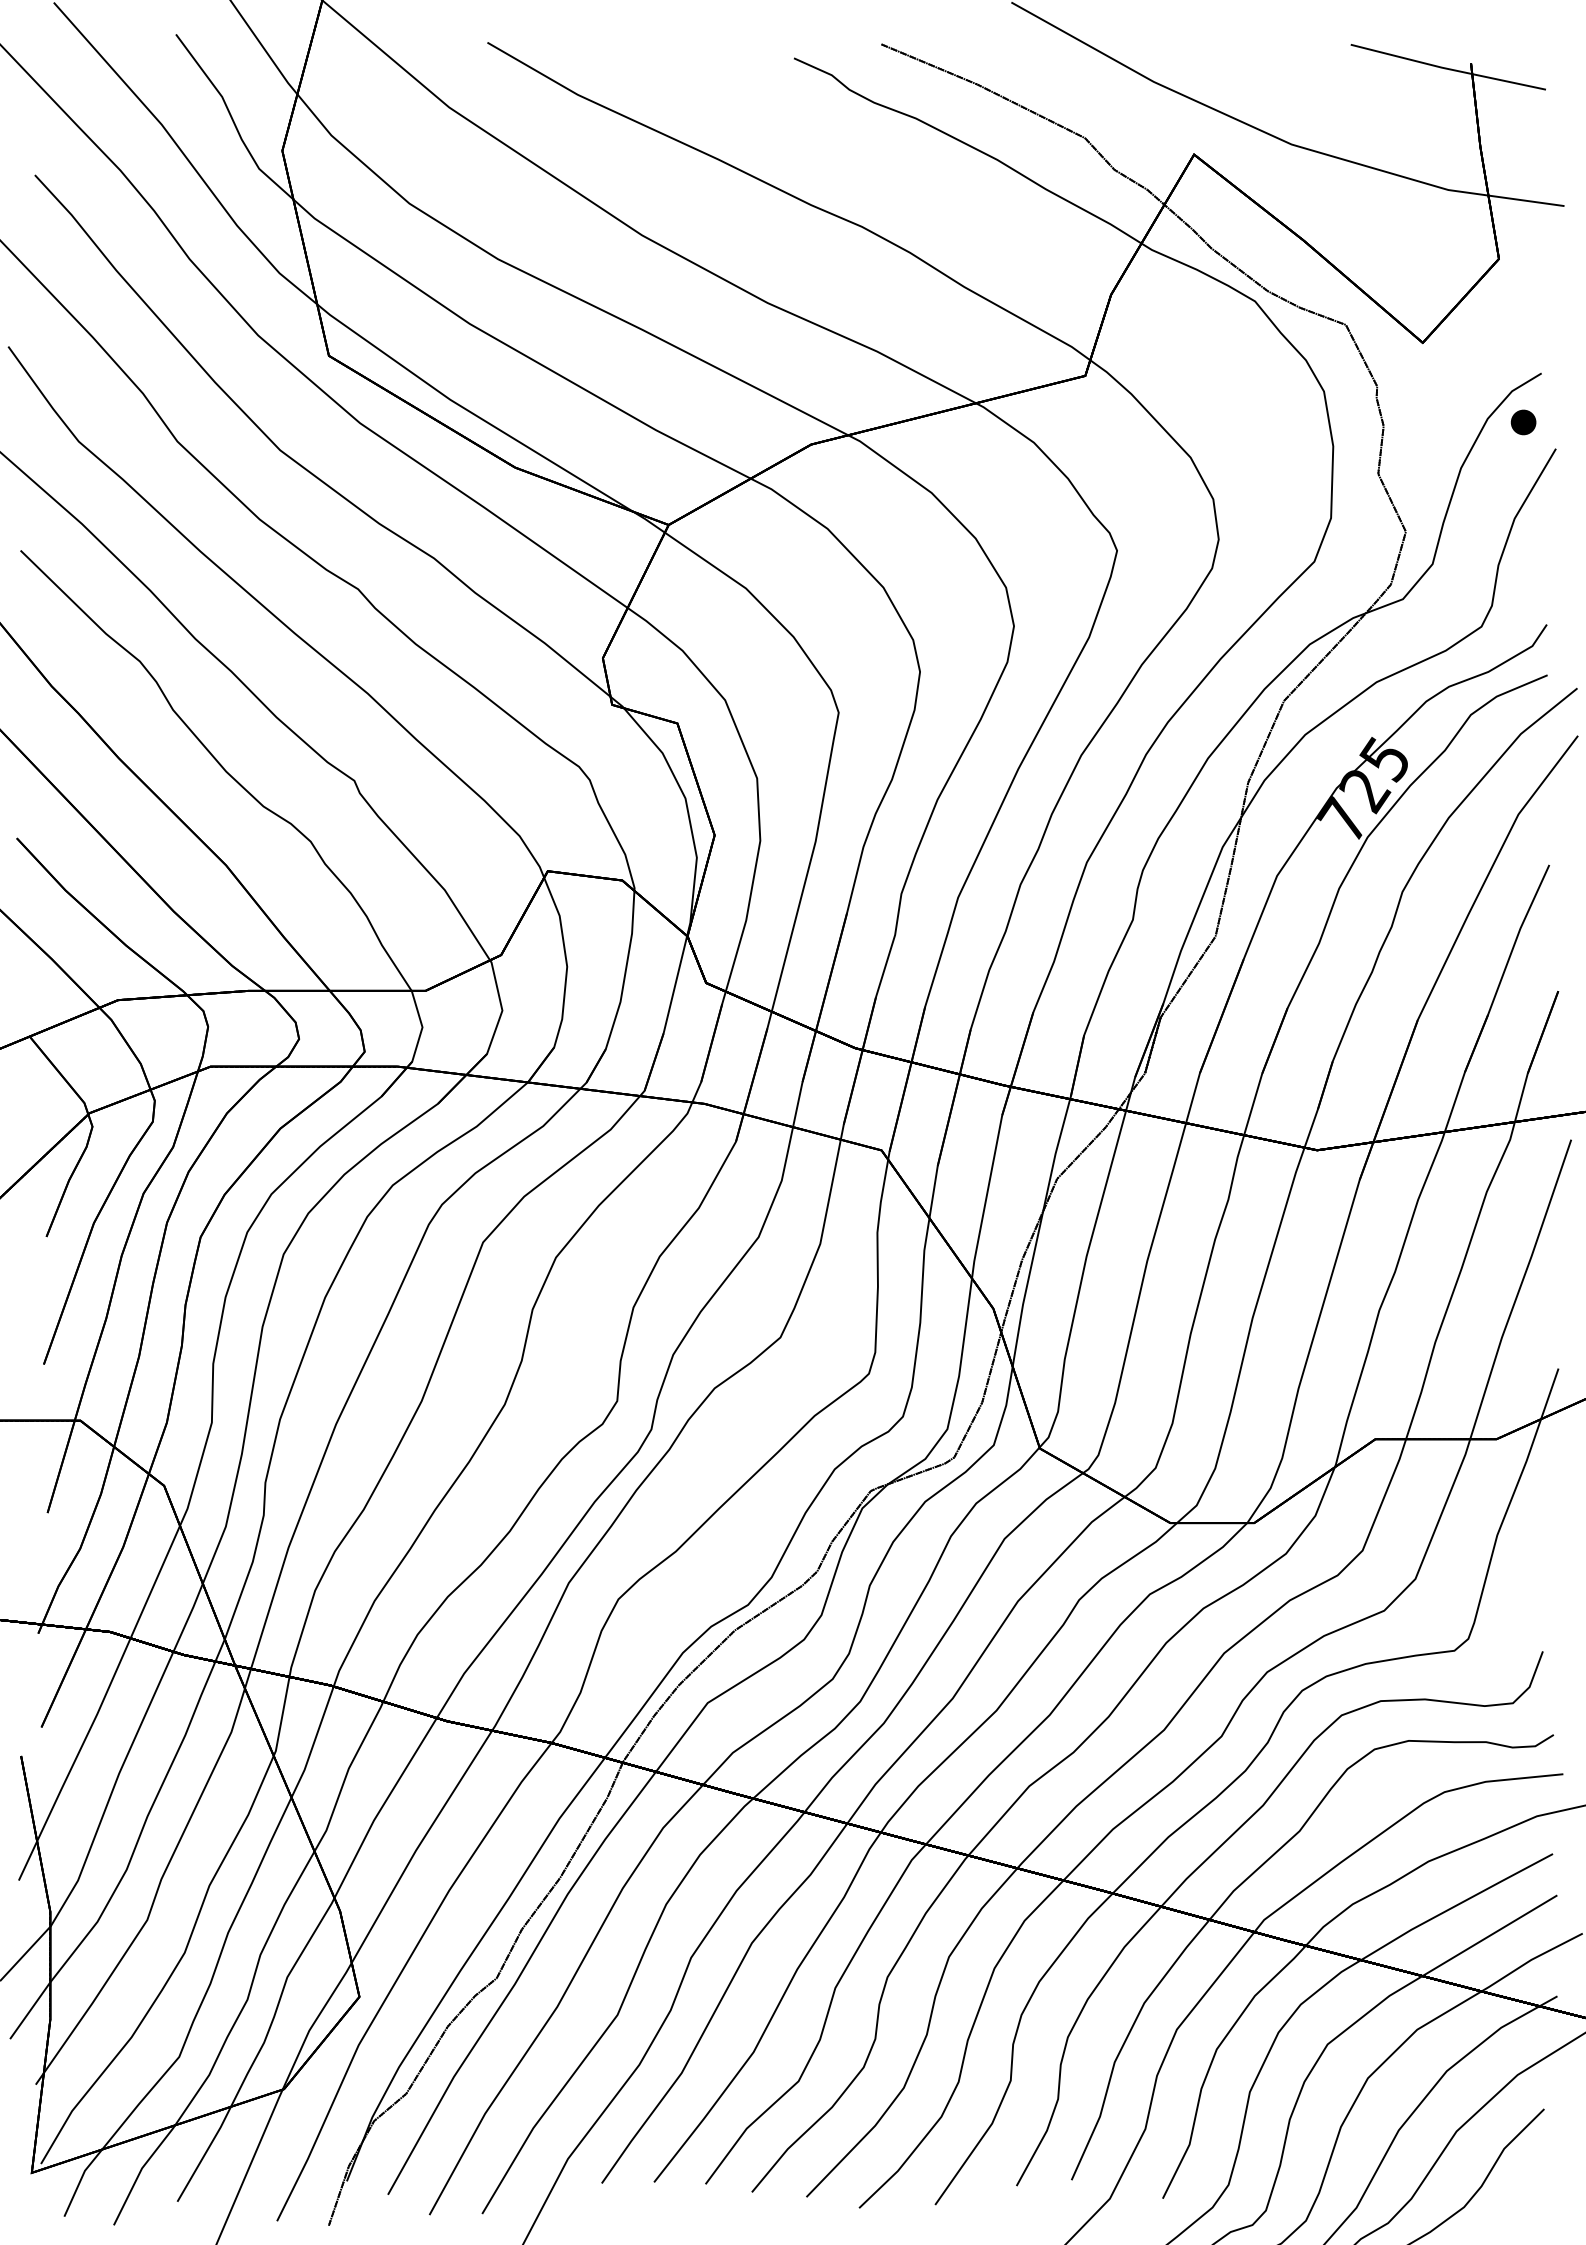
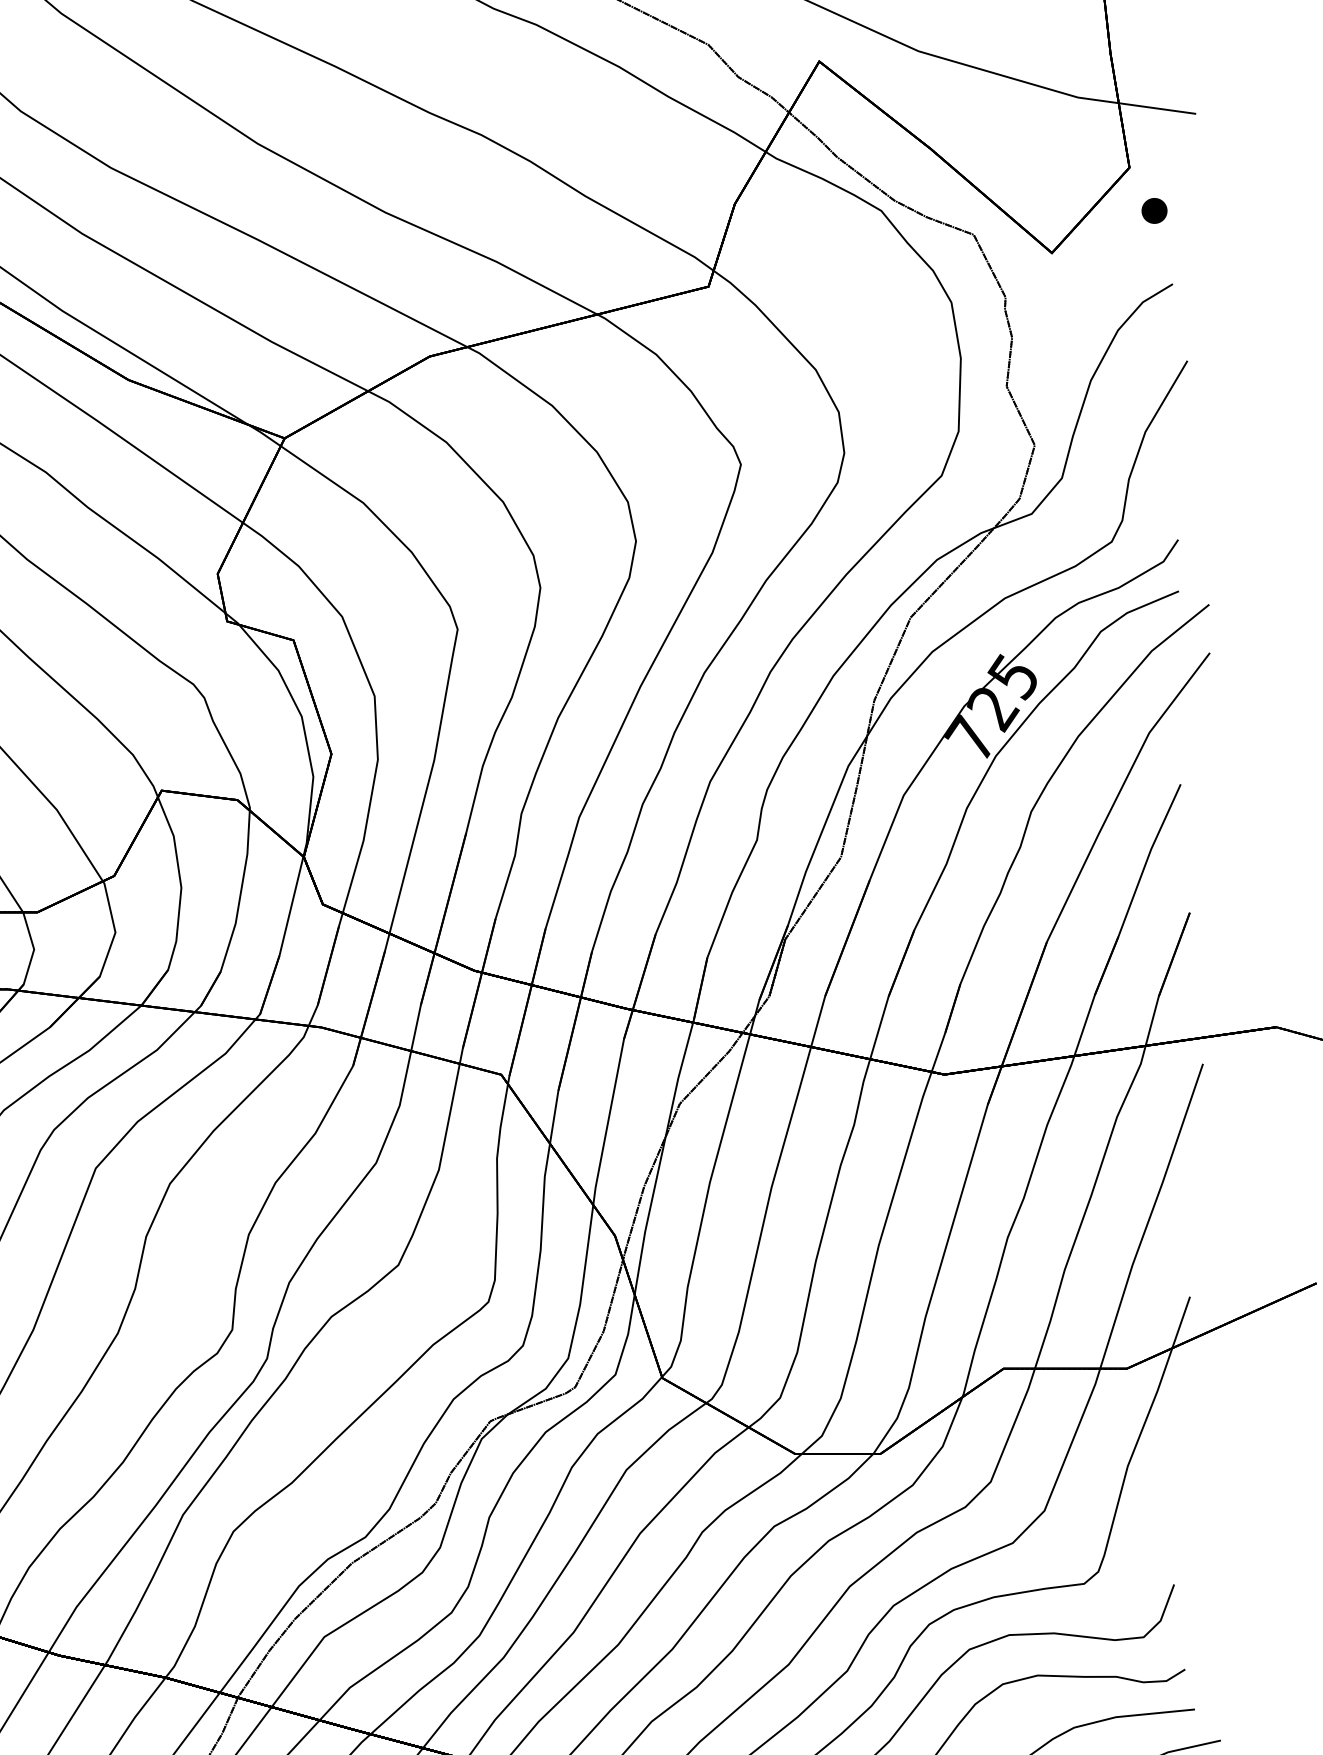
part: (1523, 422) -> (1154, 210), moved

